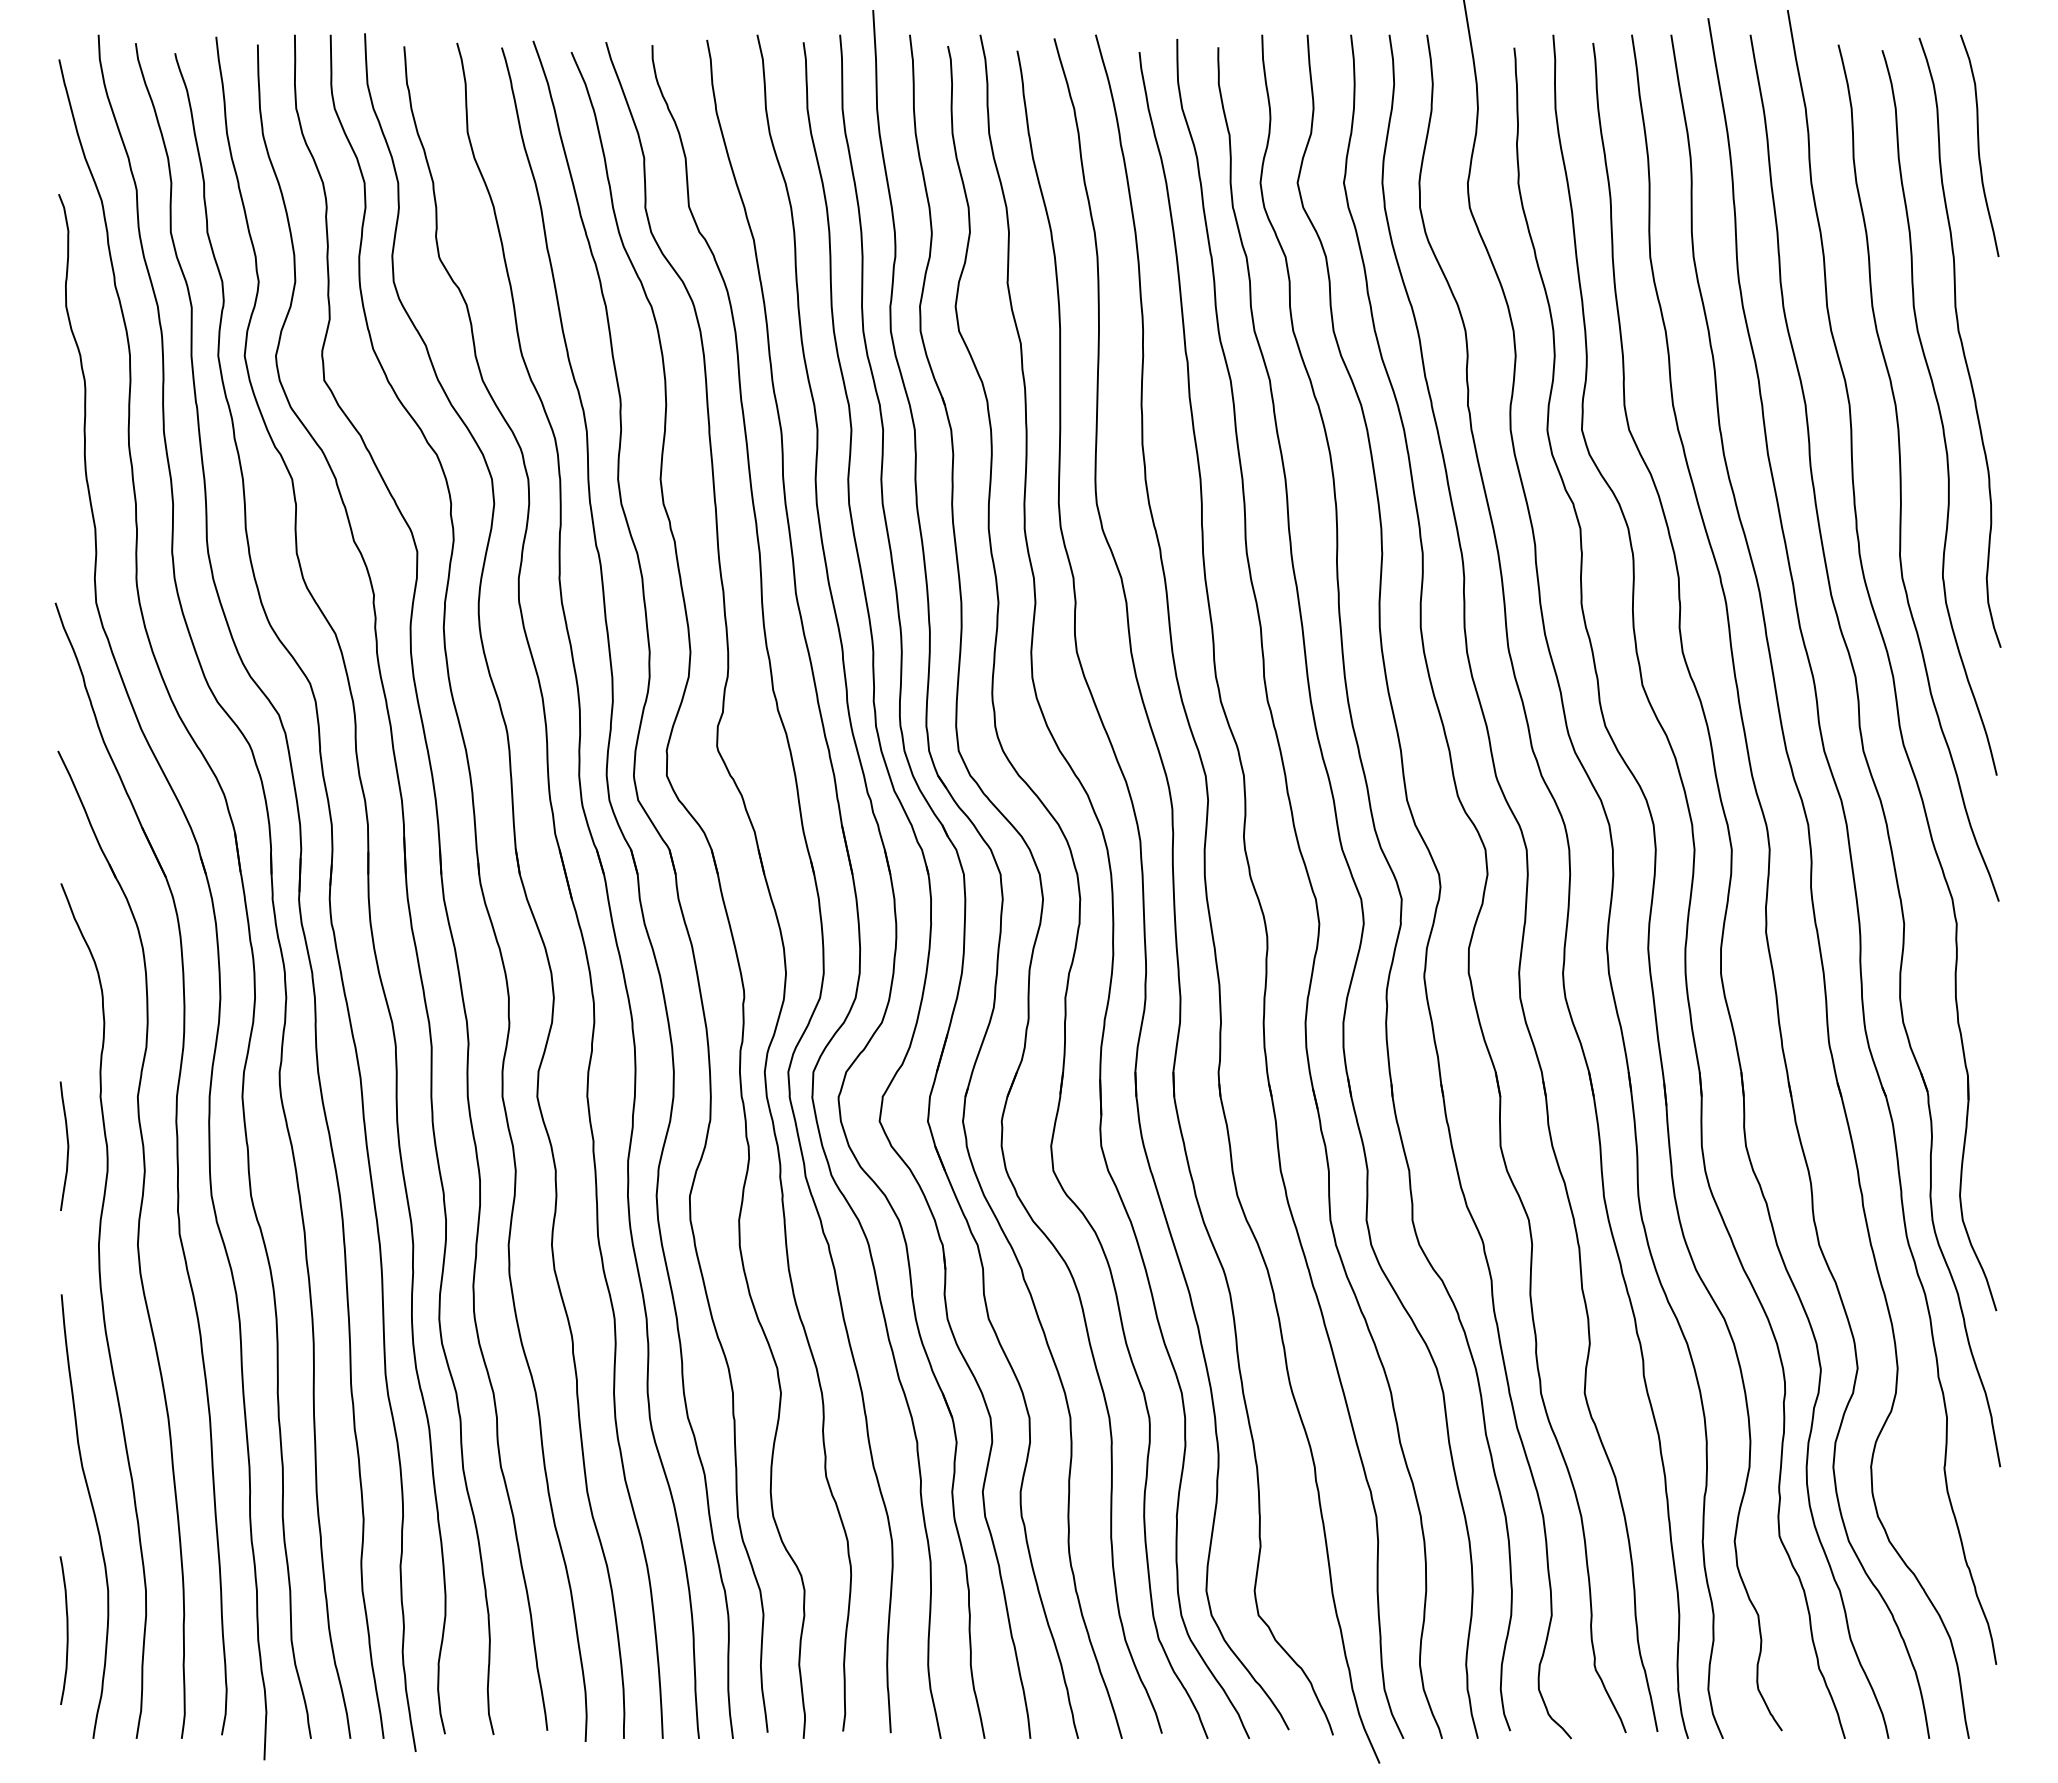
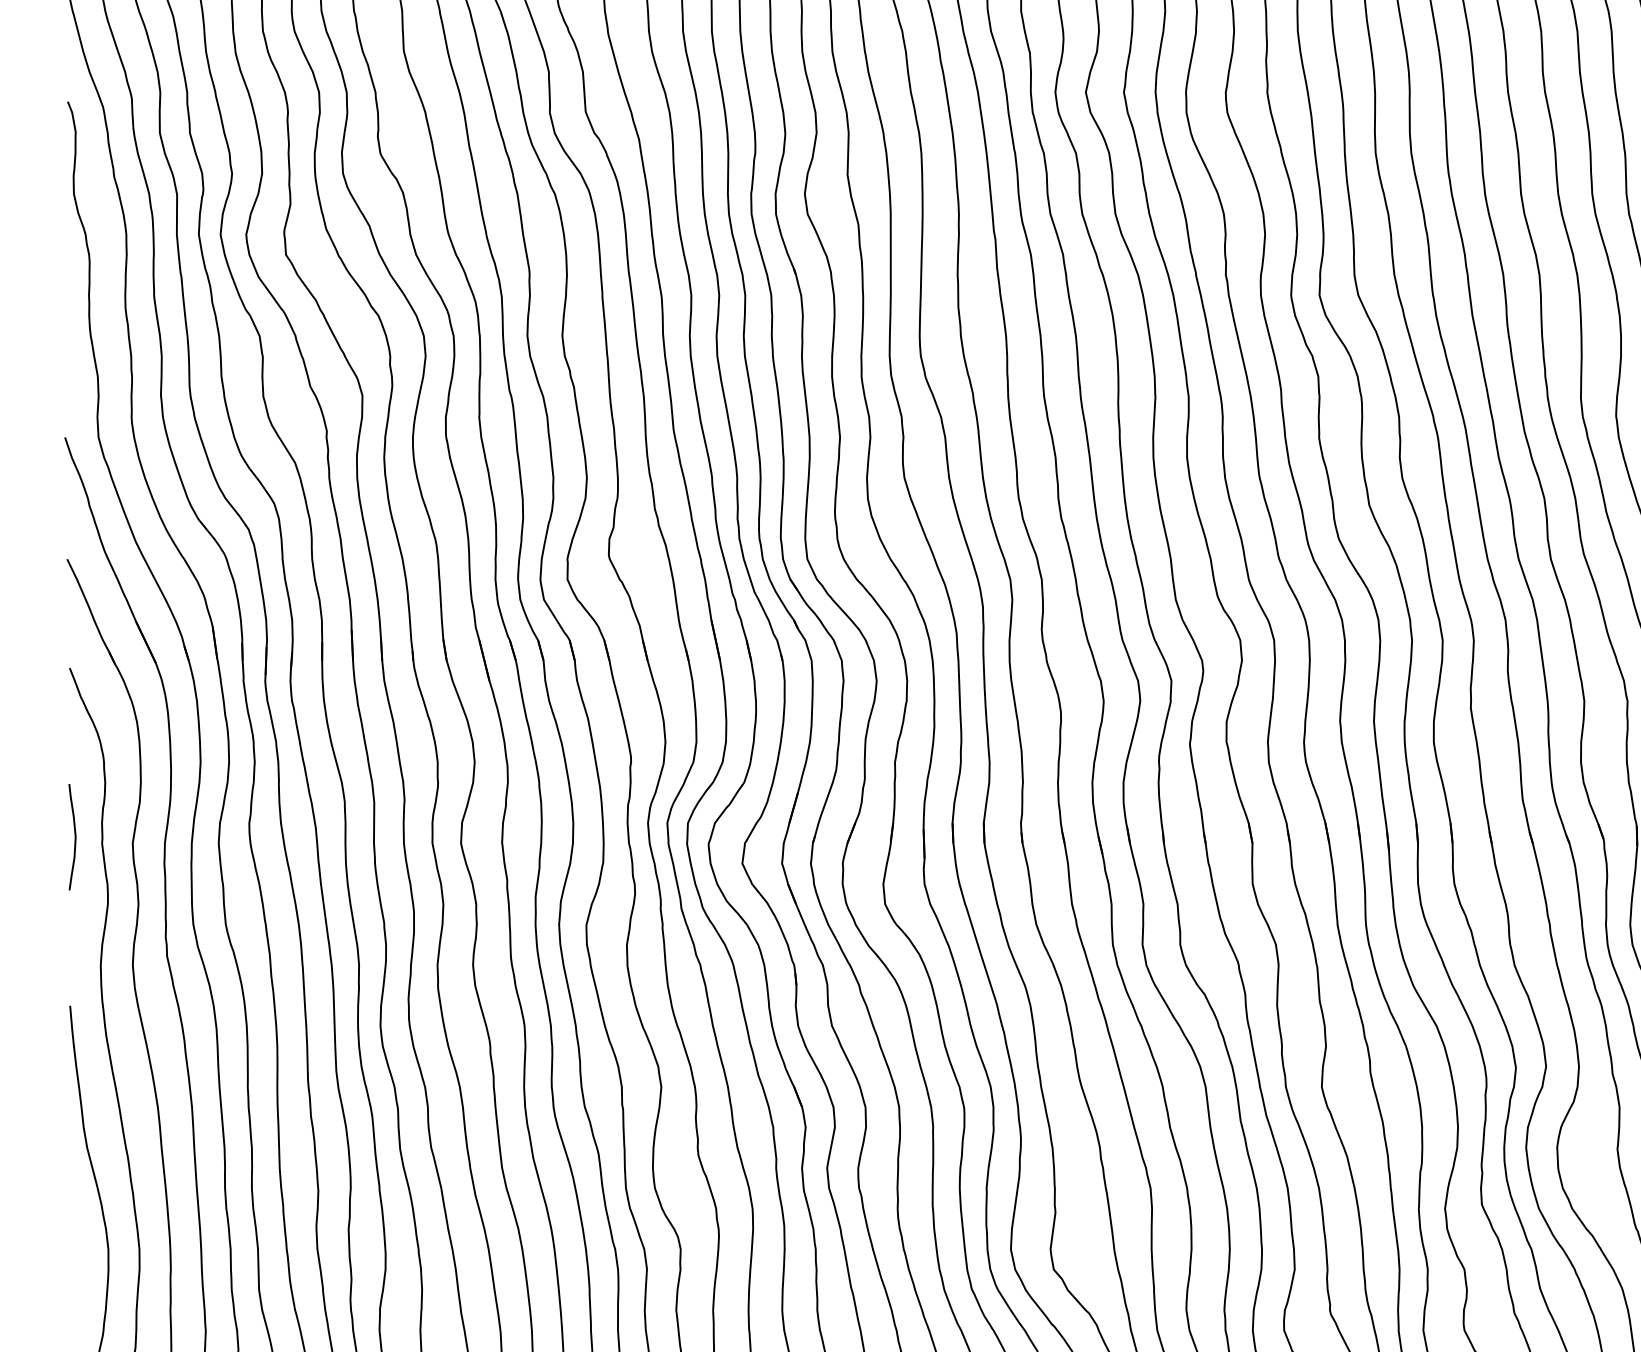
curve: (67, 1145) -> (74, 836), moved
curve: (66, 1630) -> (74, 1282), removed

